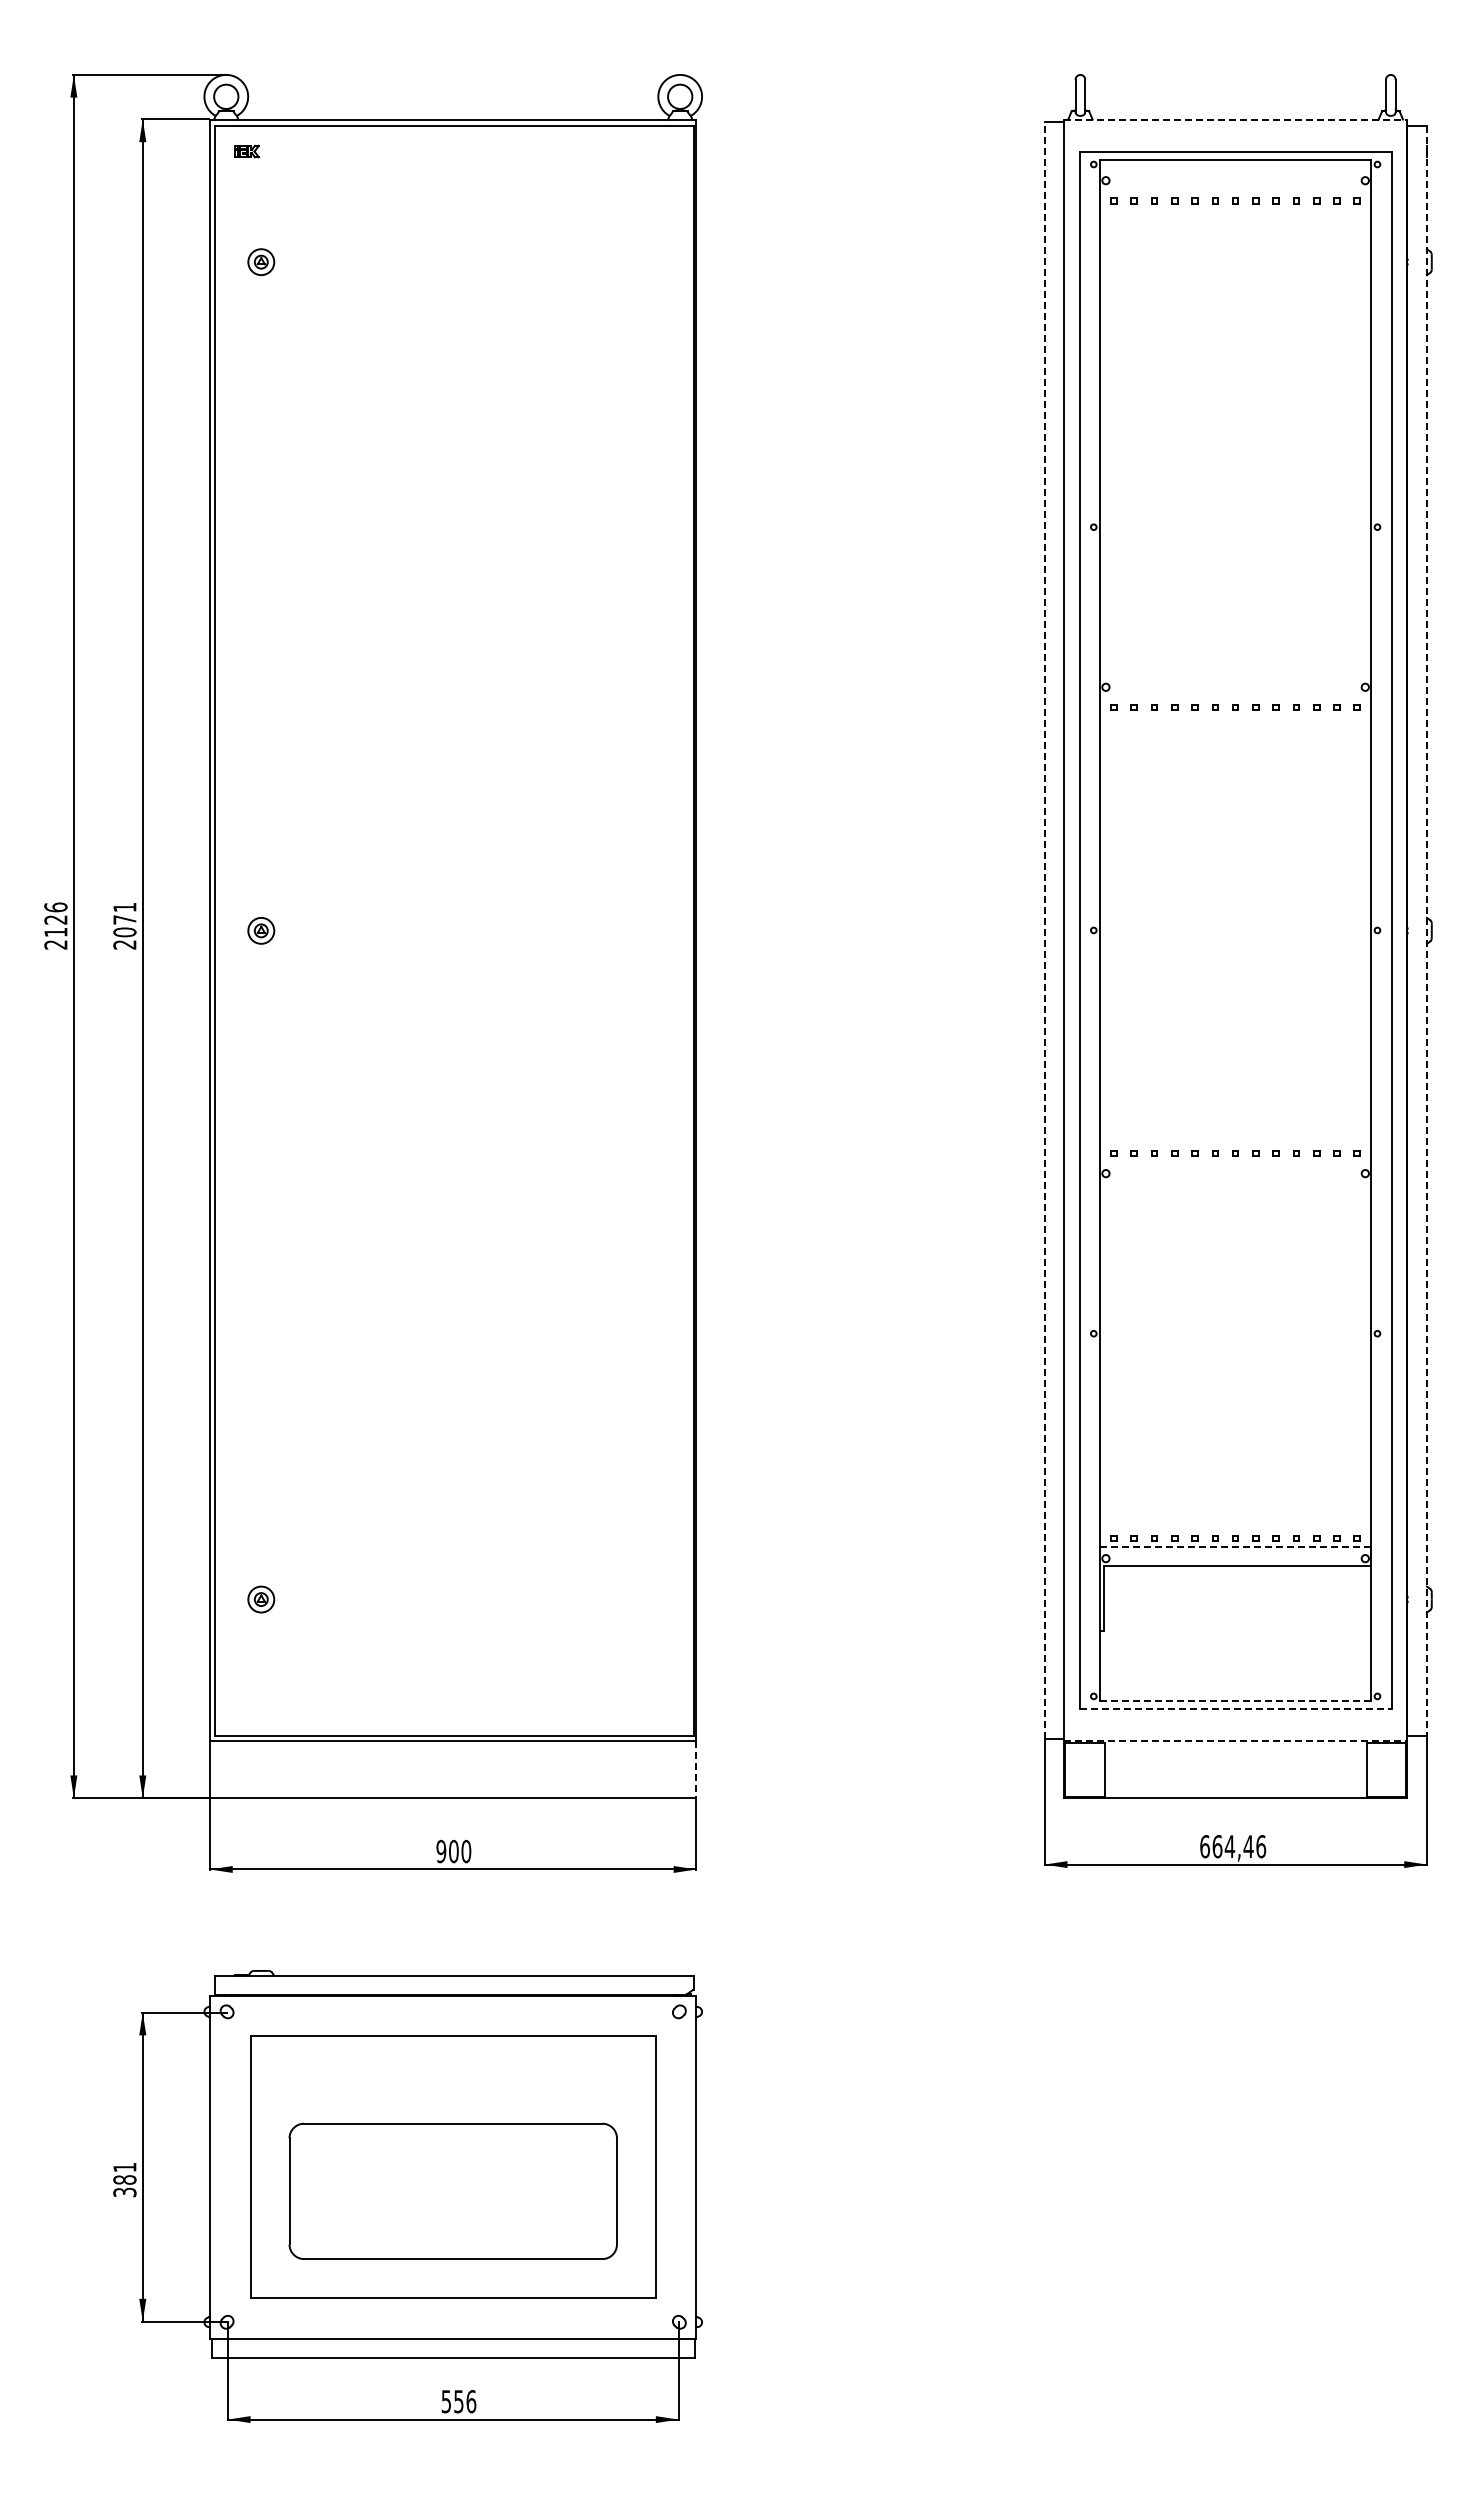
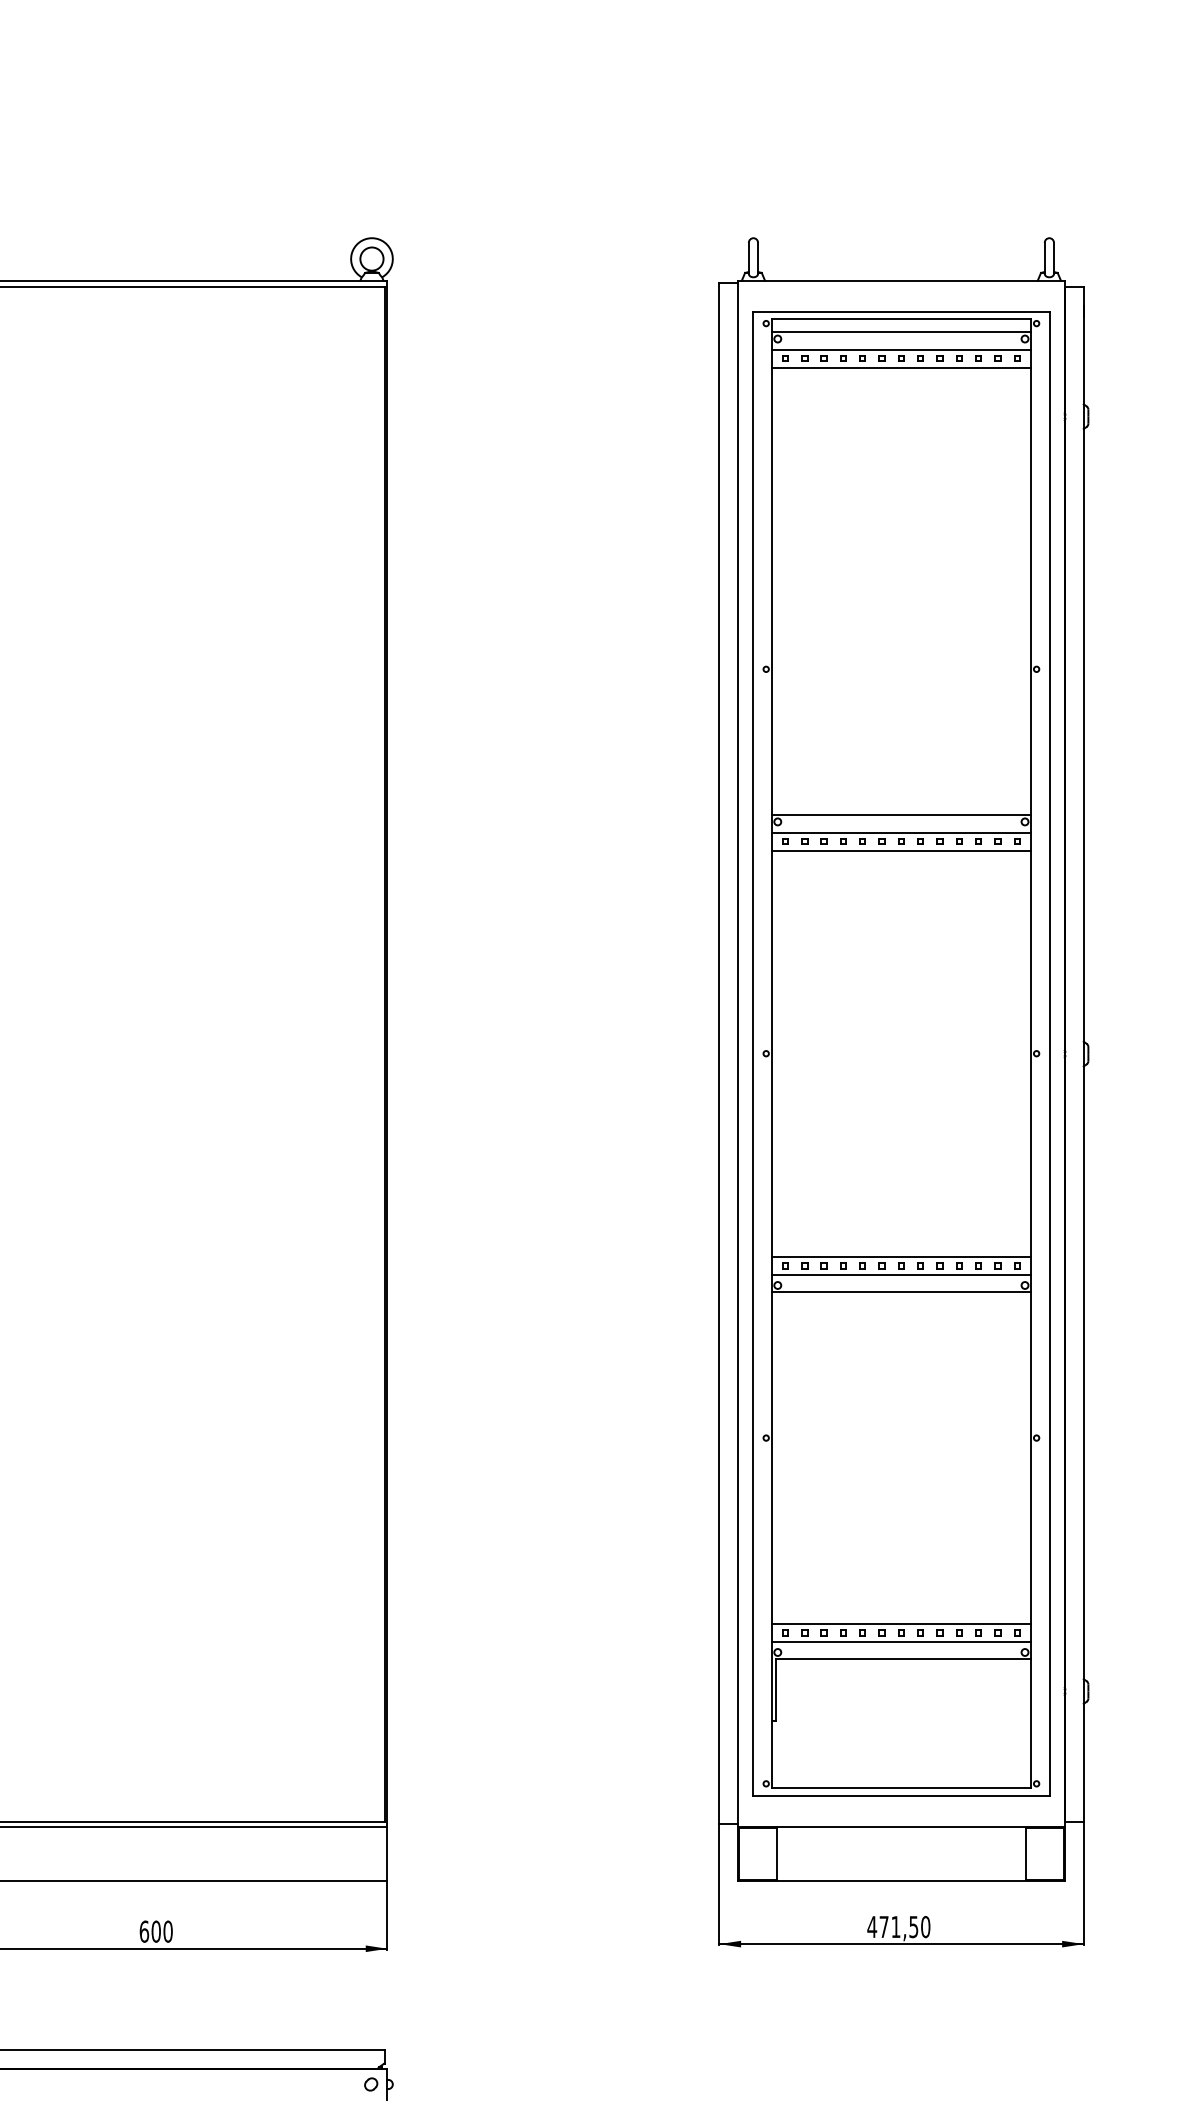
line: (1236, 119) -> (902, 280), dashed -> solid
line: (1235, 173) -> (901, 332), added
line: (1235, 192) -> (901, 350), added
line: (1235, 210) -> (901, 367), added
line: (1235, 680) -> (901, 815), added
line: (1235, 698) -> (901, 832), added
line: (1235, 717) -> (901, 850), added
line: (1044, 930) -> (719, 1053), dashed -> solid
line: (1426, 931) -> (1083, 1054), dashed -> solid
line: (1235, 1143) -> (901, 1256), added
line: (1235, 1162) -> (901, 1274), added
line: (1235, 1180) -> (901, 1292), added
line: (1235, 1528) -> (901, 1623), added
line: (1235, 1547) -> (901, 1641), dashed -> solid
line: (1235, 1700) -> (901, 1787), dashed -> solid
line: (1236, 1709) -> (902, 1796), dashed -> solid
line: (1236, 1741) -> (902, 1826), dashed -> solid
line: (696, 1770) -> (387, 1854), dashed -> solid
text: (1232, 1846) -> (898, 1926), 664,46 -> 471,50
text: (441, 1851) -> (144, 1931), 900 -> 600

